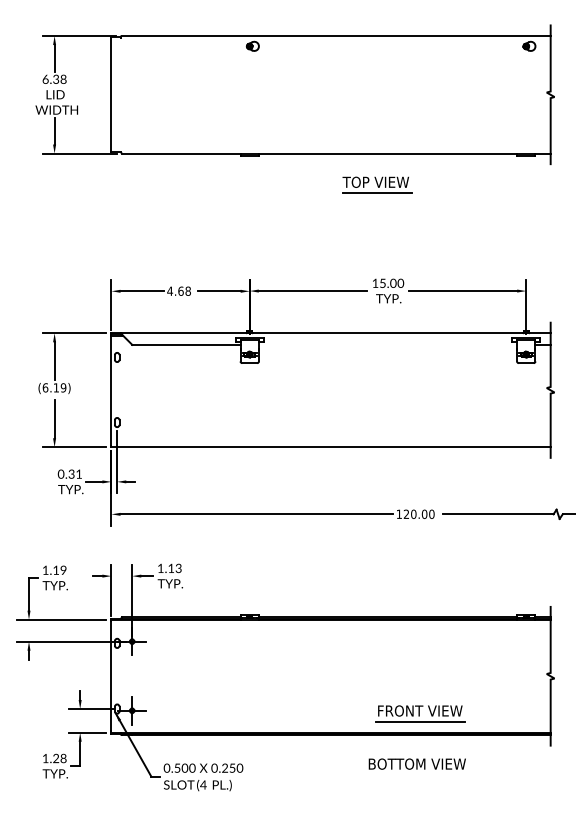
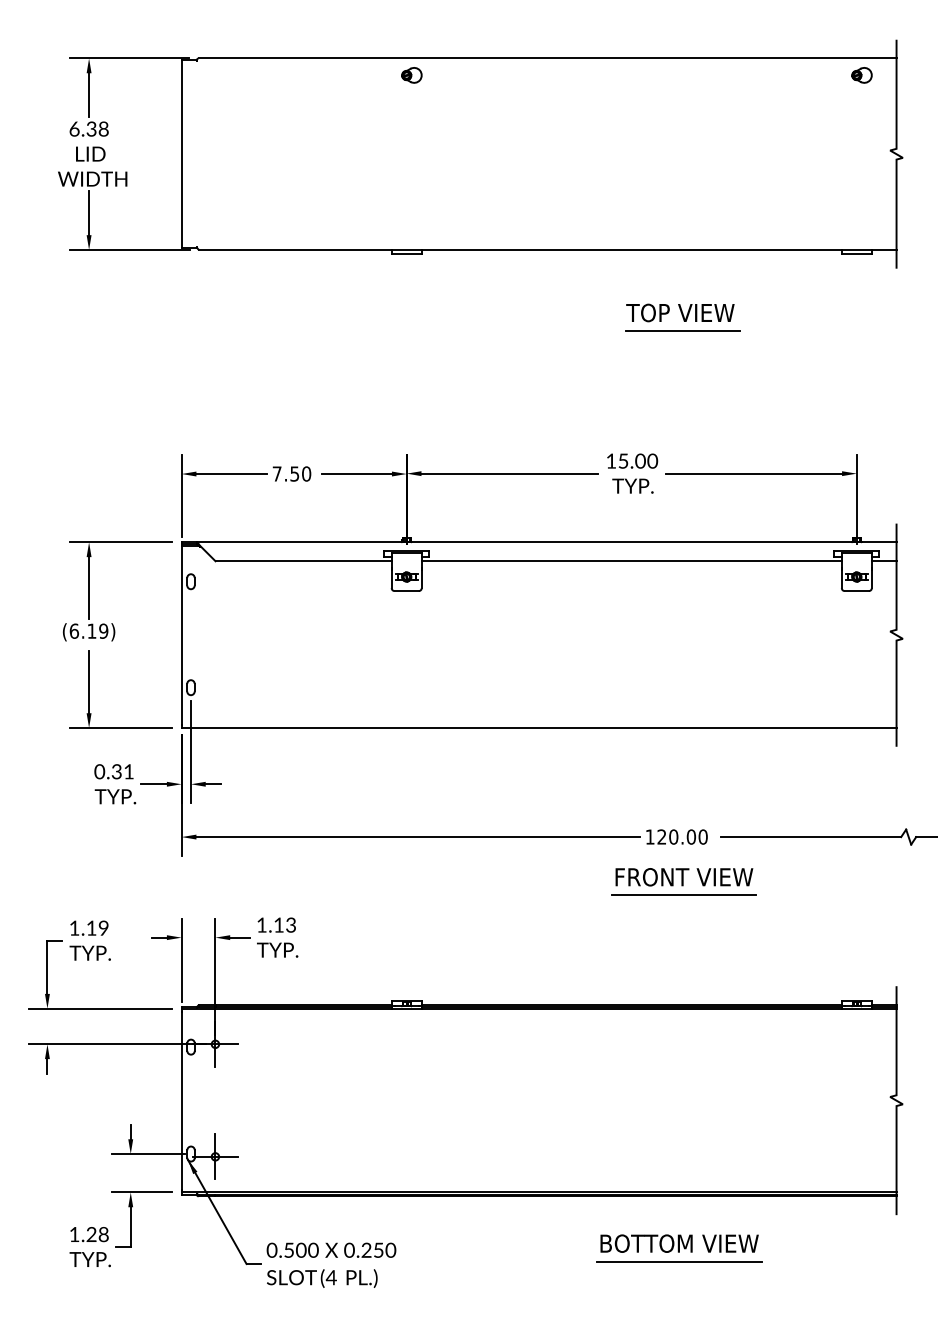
part: (377, 184) -> (683, 316), moved
text: (179, 290) -> (292, 472), 4.68 -> 7.50
line: (387, 344) -> (630, 560), added
part: (420, 713) -> (684, 881), moved
line: (417, 775) -> (679, 1262), added

